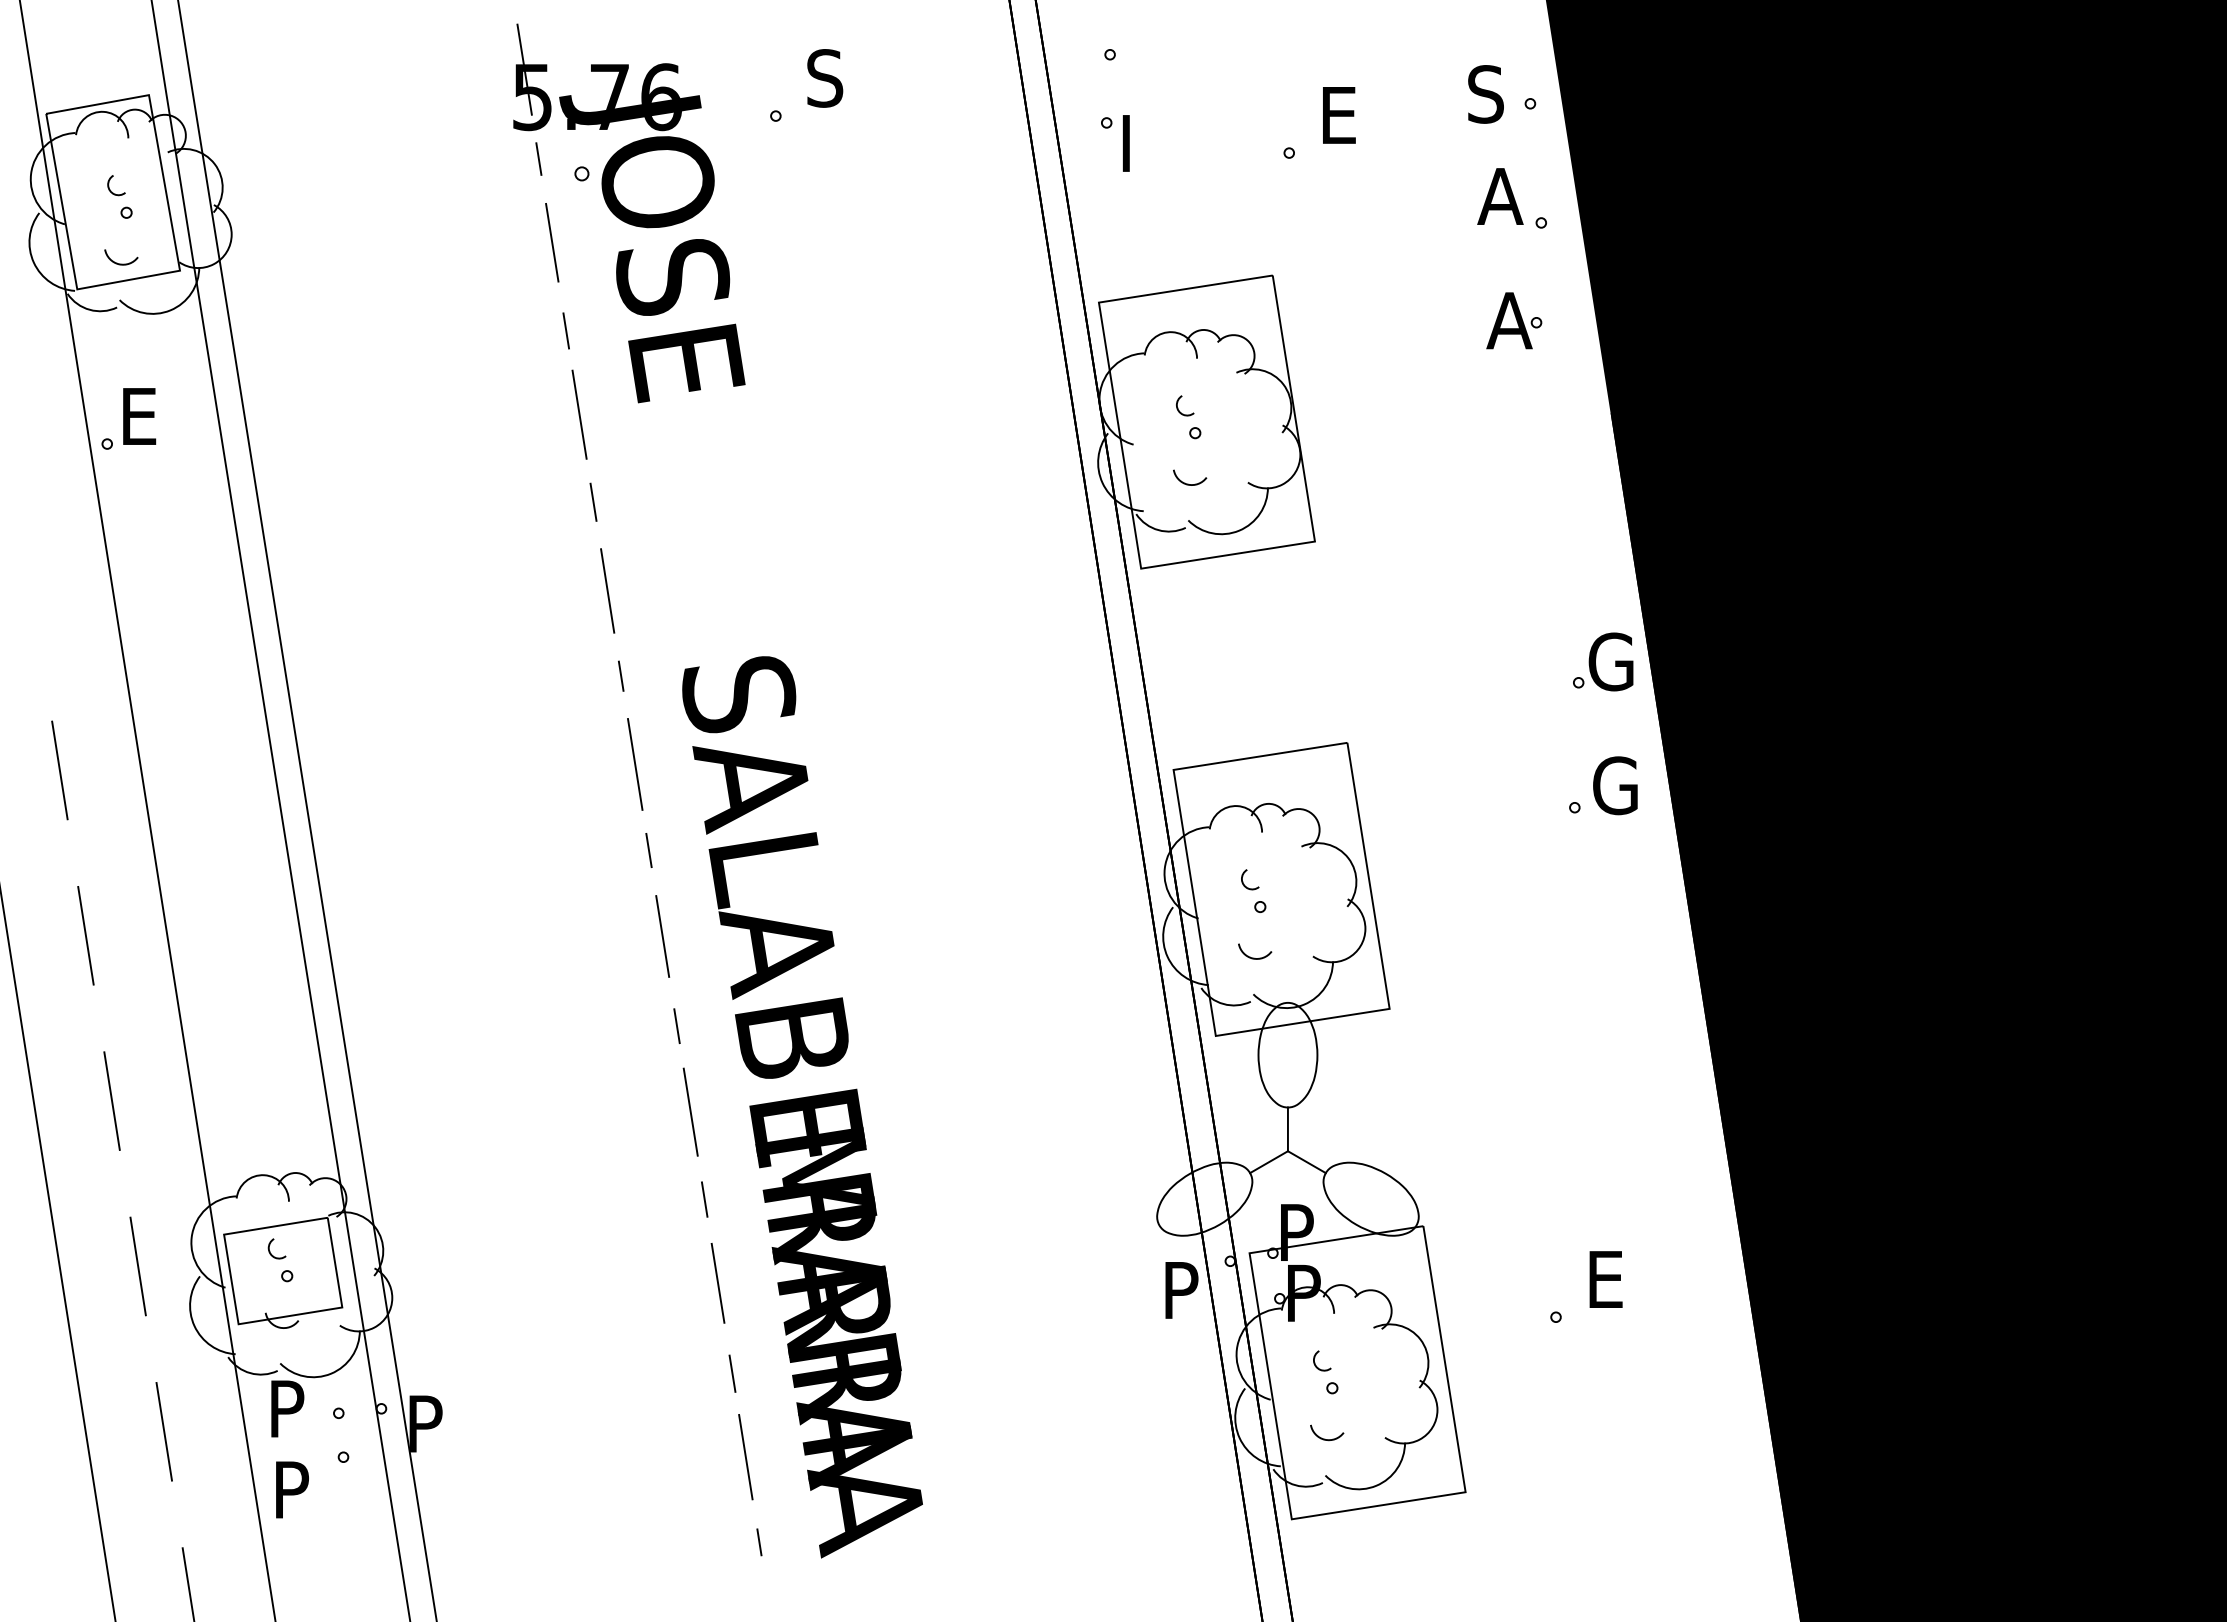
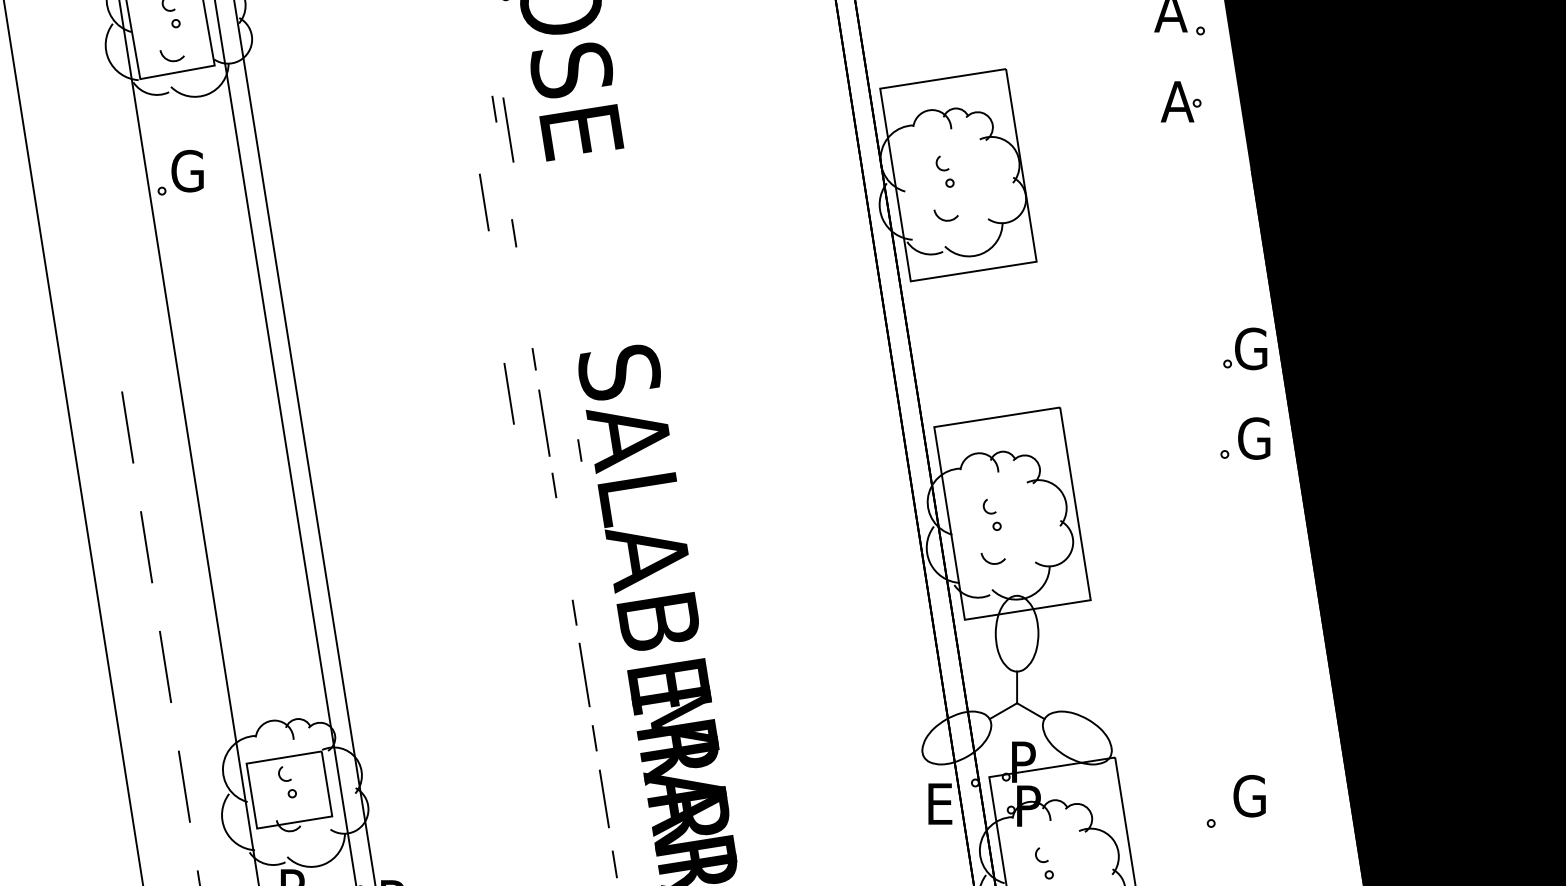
line: (552, 242) -> (484, 202), moved
line: (579, 414) -> (508, 129), moved
text: (142, 416) -> (187, 171), E -> G
line: (607, 590) -> (509, 393), moved
line: (684, 801) -> (580, 449), added
line: (662, 936) -> (564, 547), removed
text: (1608, 1279) -> (1249, 796), E -> G
text: (1185, 1290) -> (942, 804), P -> E

